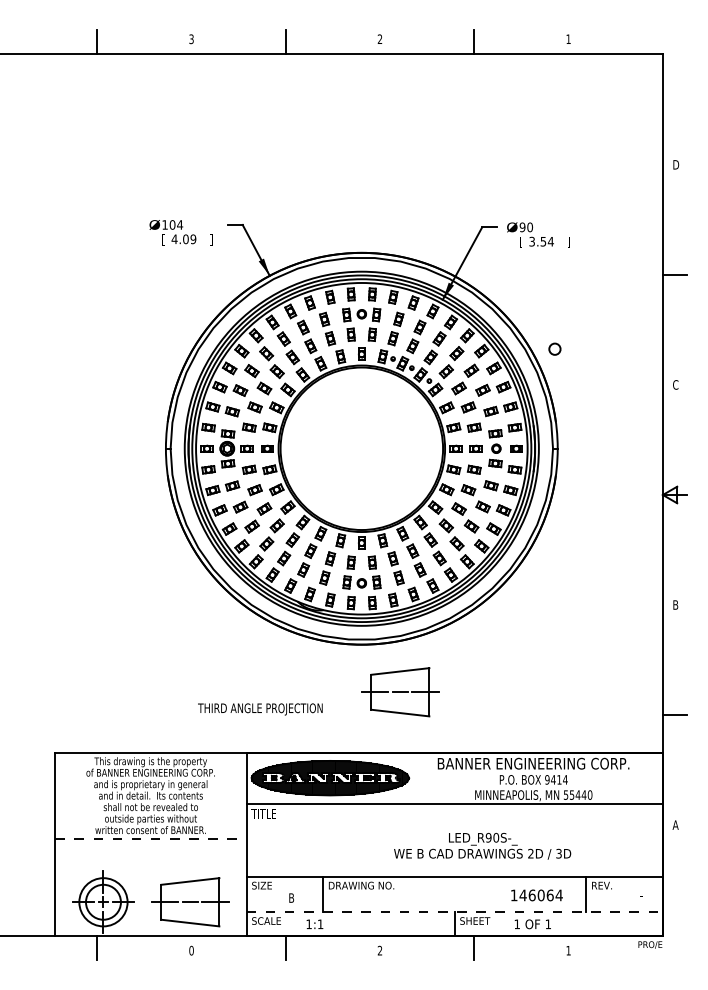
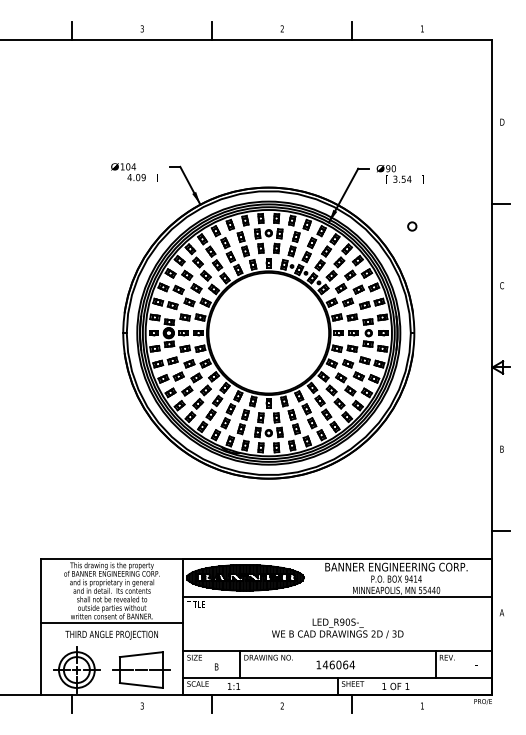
circle: (554, 348) -> (411, 225), moved
part: (400, 692) -> (297, 514), removed
text: (260, 709) -> (111, 635), moved
line: (150, 838) -> (111, 622), dashed -> solid
text: (482, 846) -> (337, 628), moved
text: (536, 895) -> (335, 665), moved
line: (455, 912) -> (338, 677), dashed -> solid
text: (191, 950) -> (142, 705), 0 -> 3

